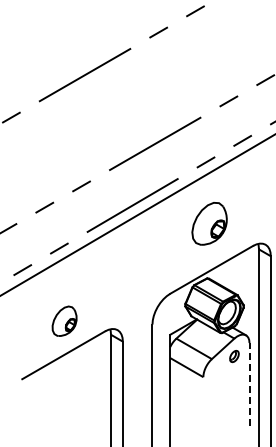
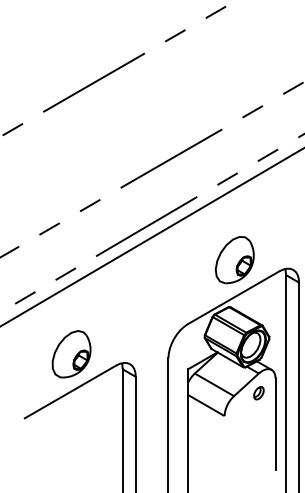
part: (209, 223) -> (234, 259), moved
part: (64, 321) -> (71, 354), size x1.43
line: (249, 384) -> (275, 424), dashed -> solid

